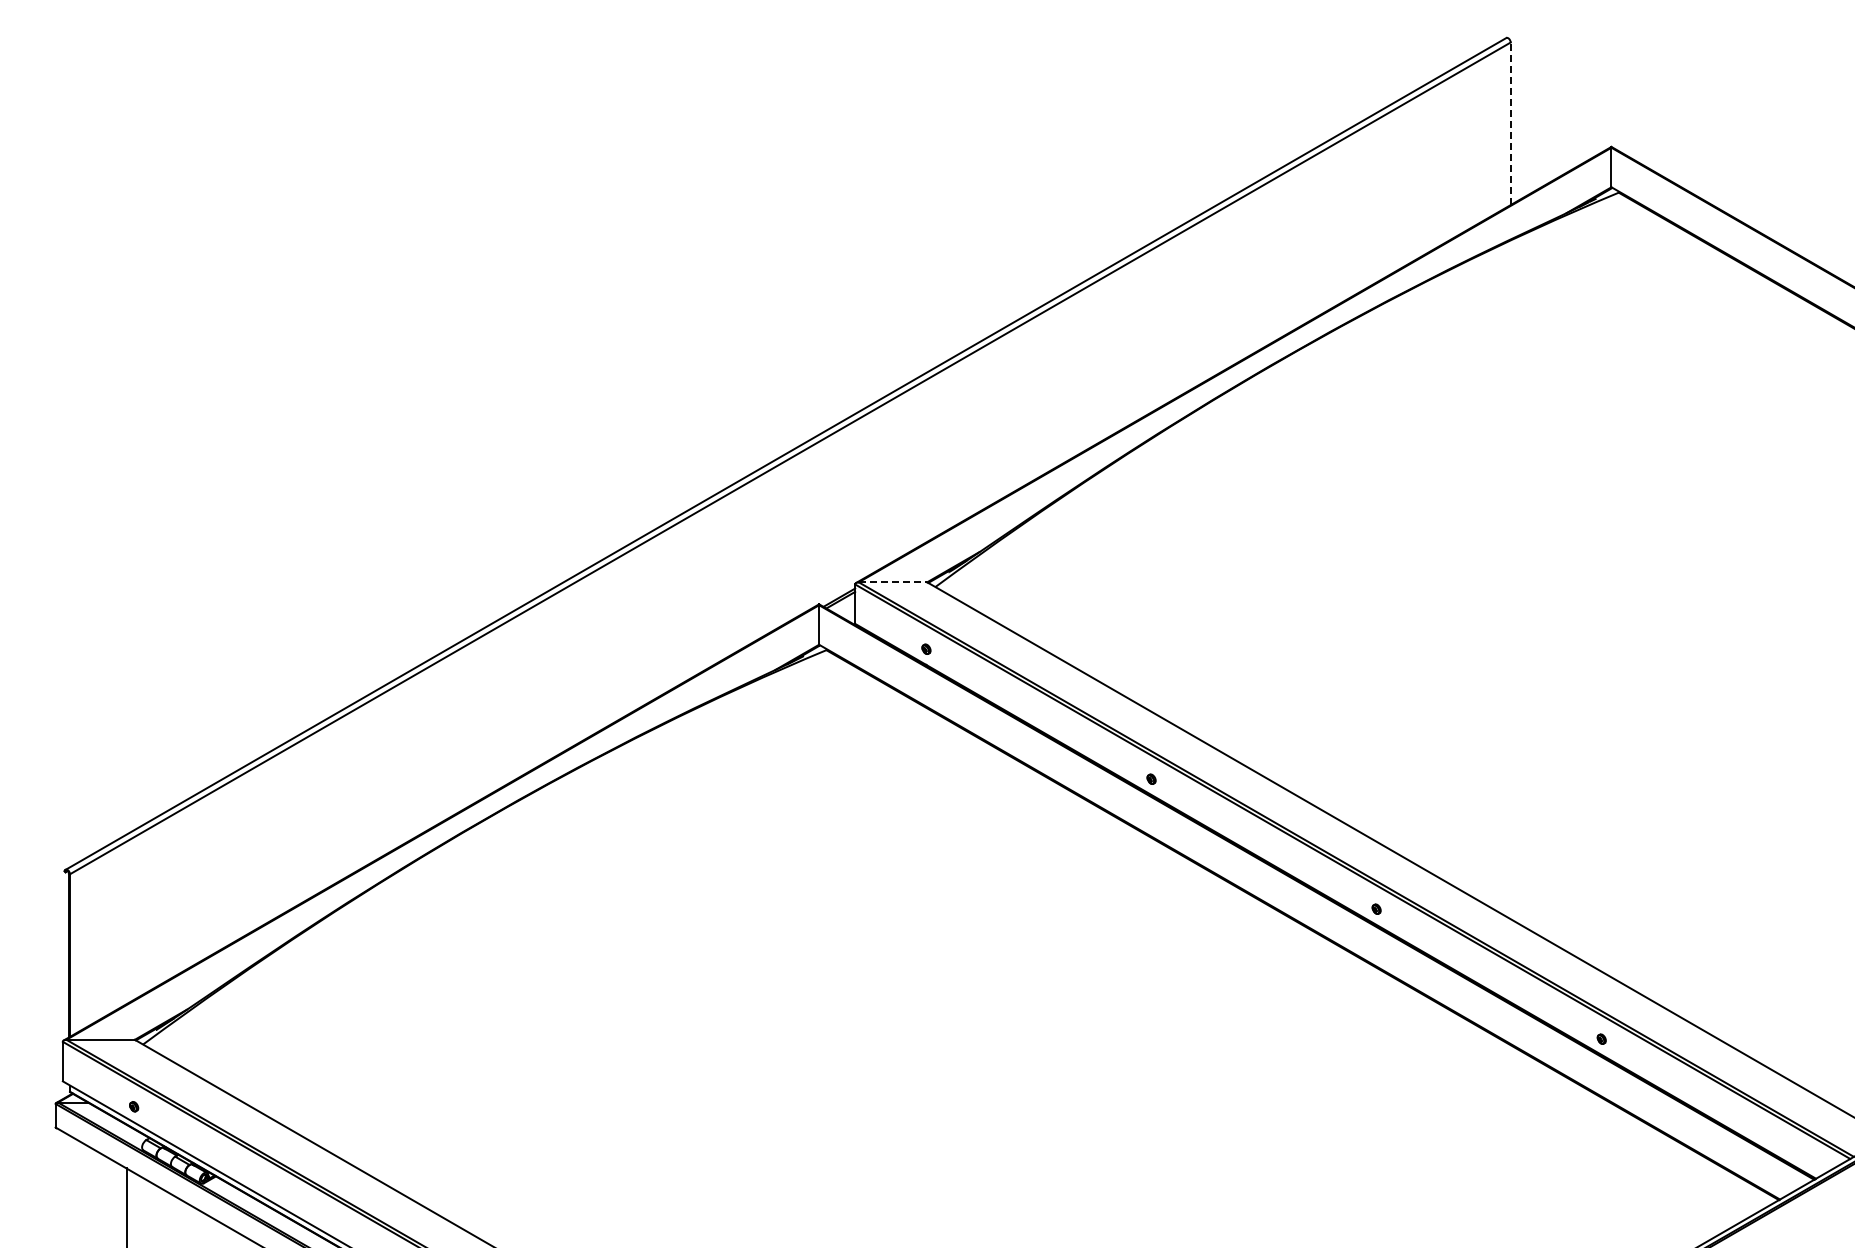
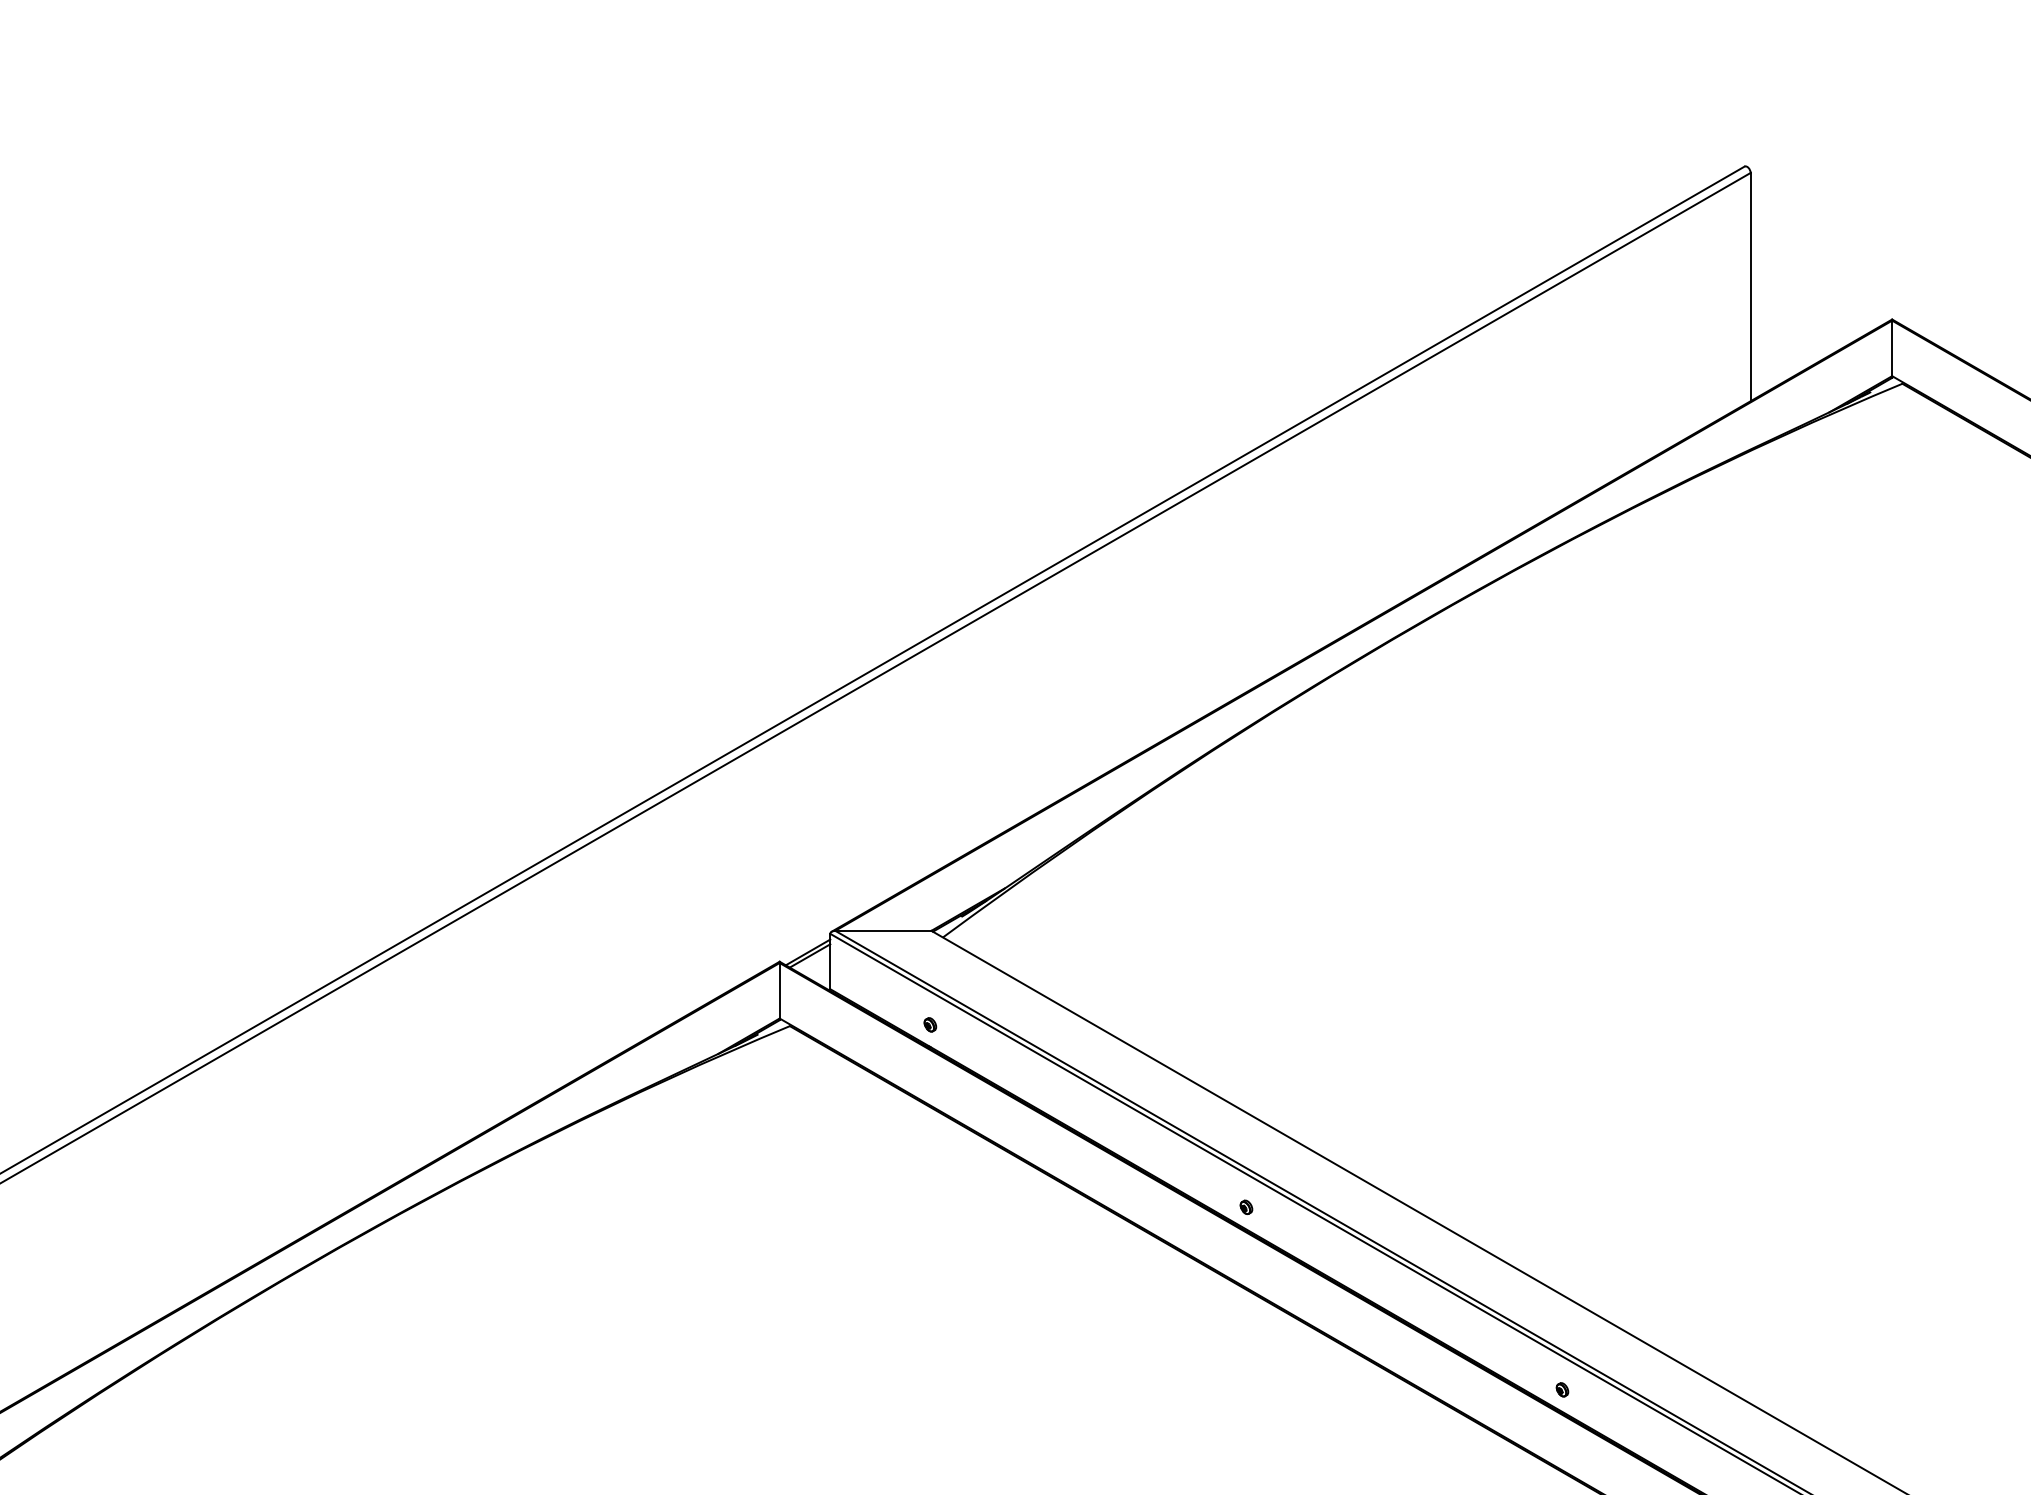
line: (1510, 123) -> (1750, 286), dashed -> solid
line: (893, 582) -> (884, 931), dashed -> solid

